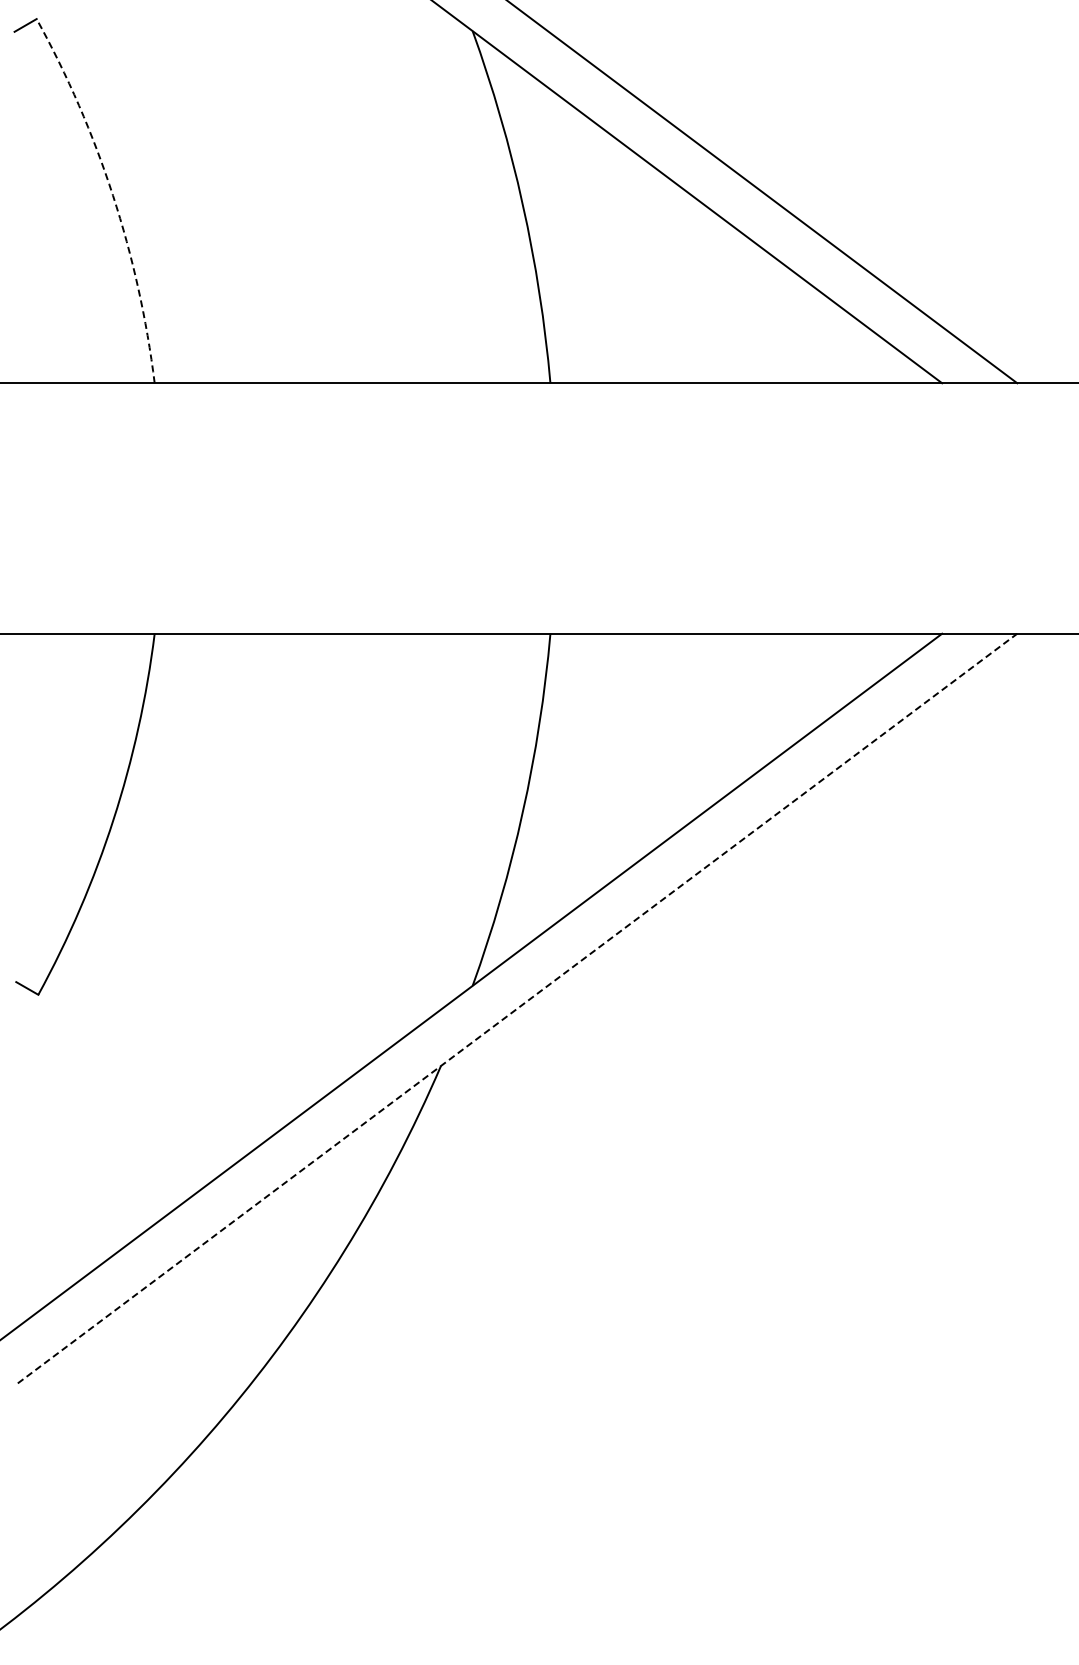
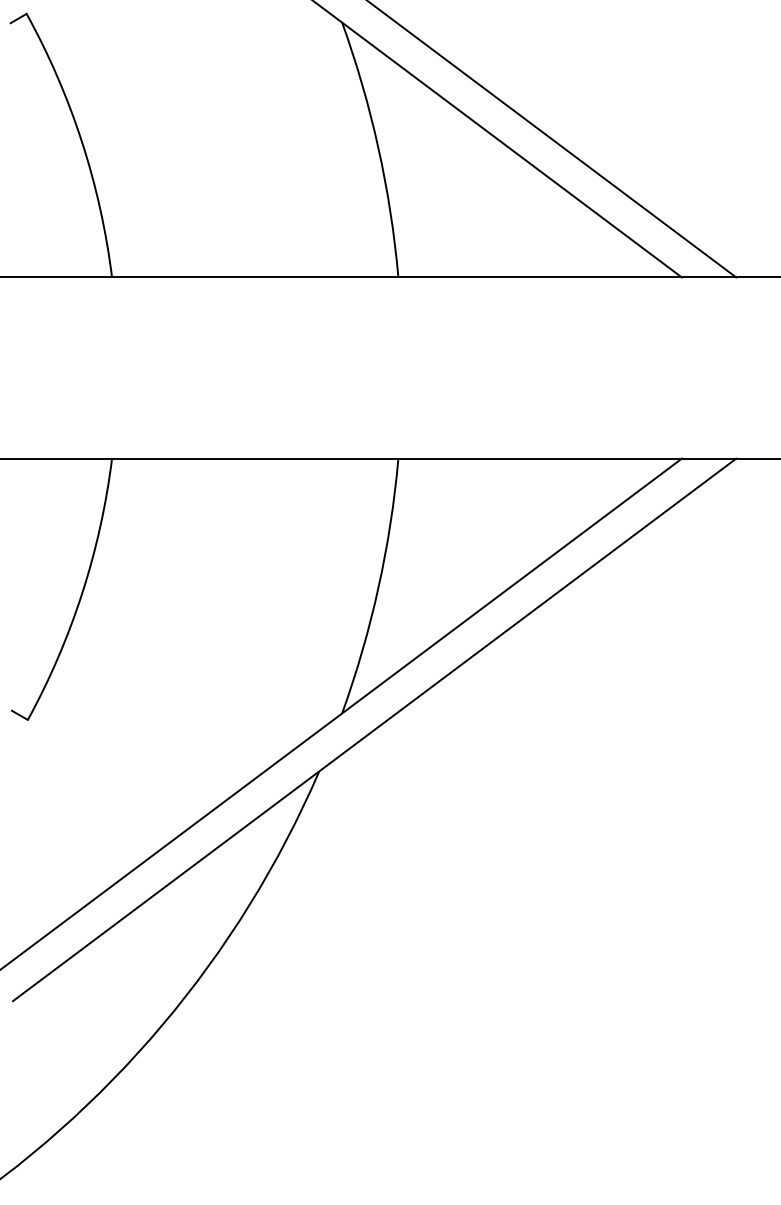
arc: (113, 195) -> (82, 141), dashed -> solid
line: (517, 1008) -> (374, 729), dashed -> solid

